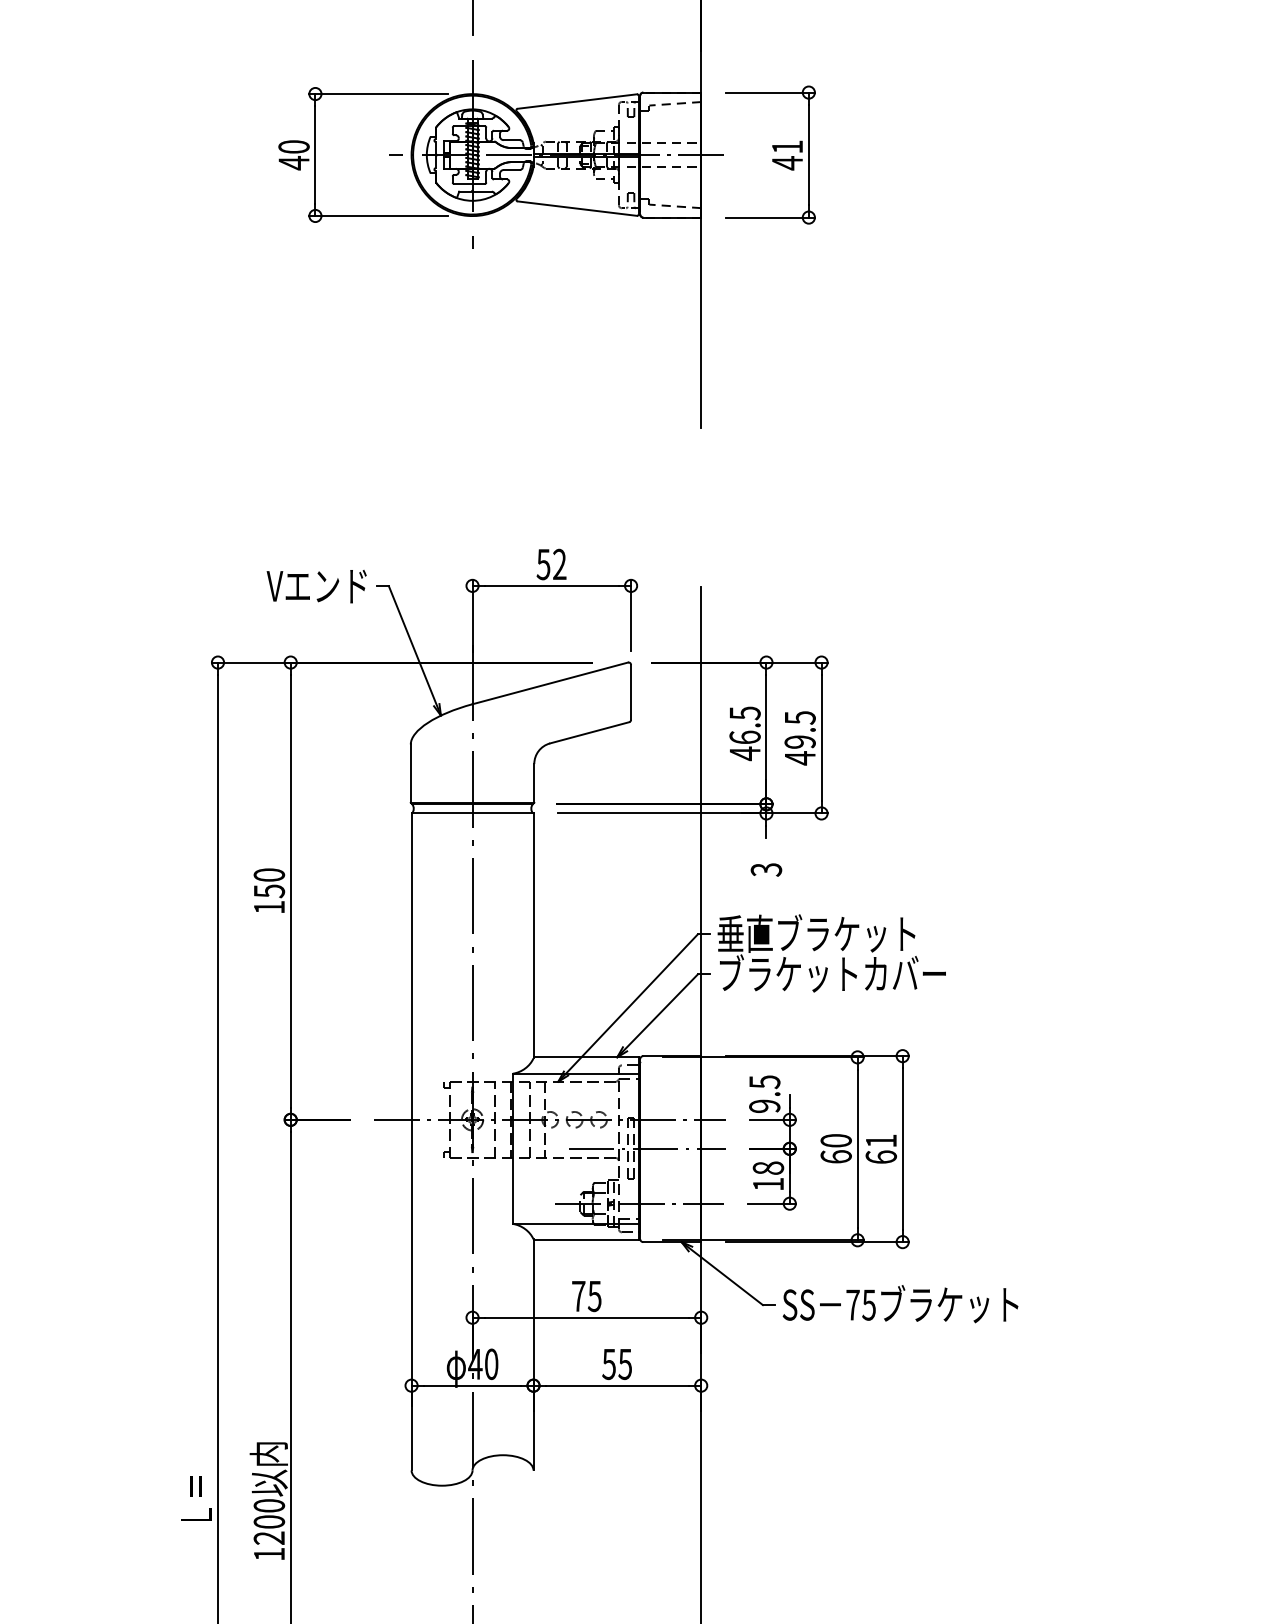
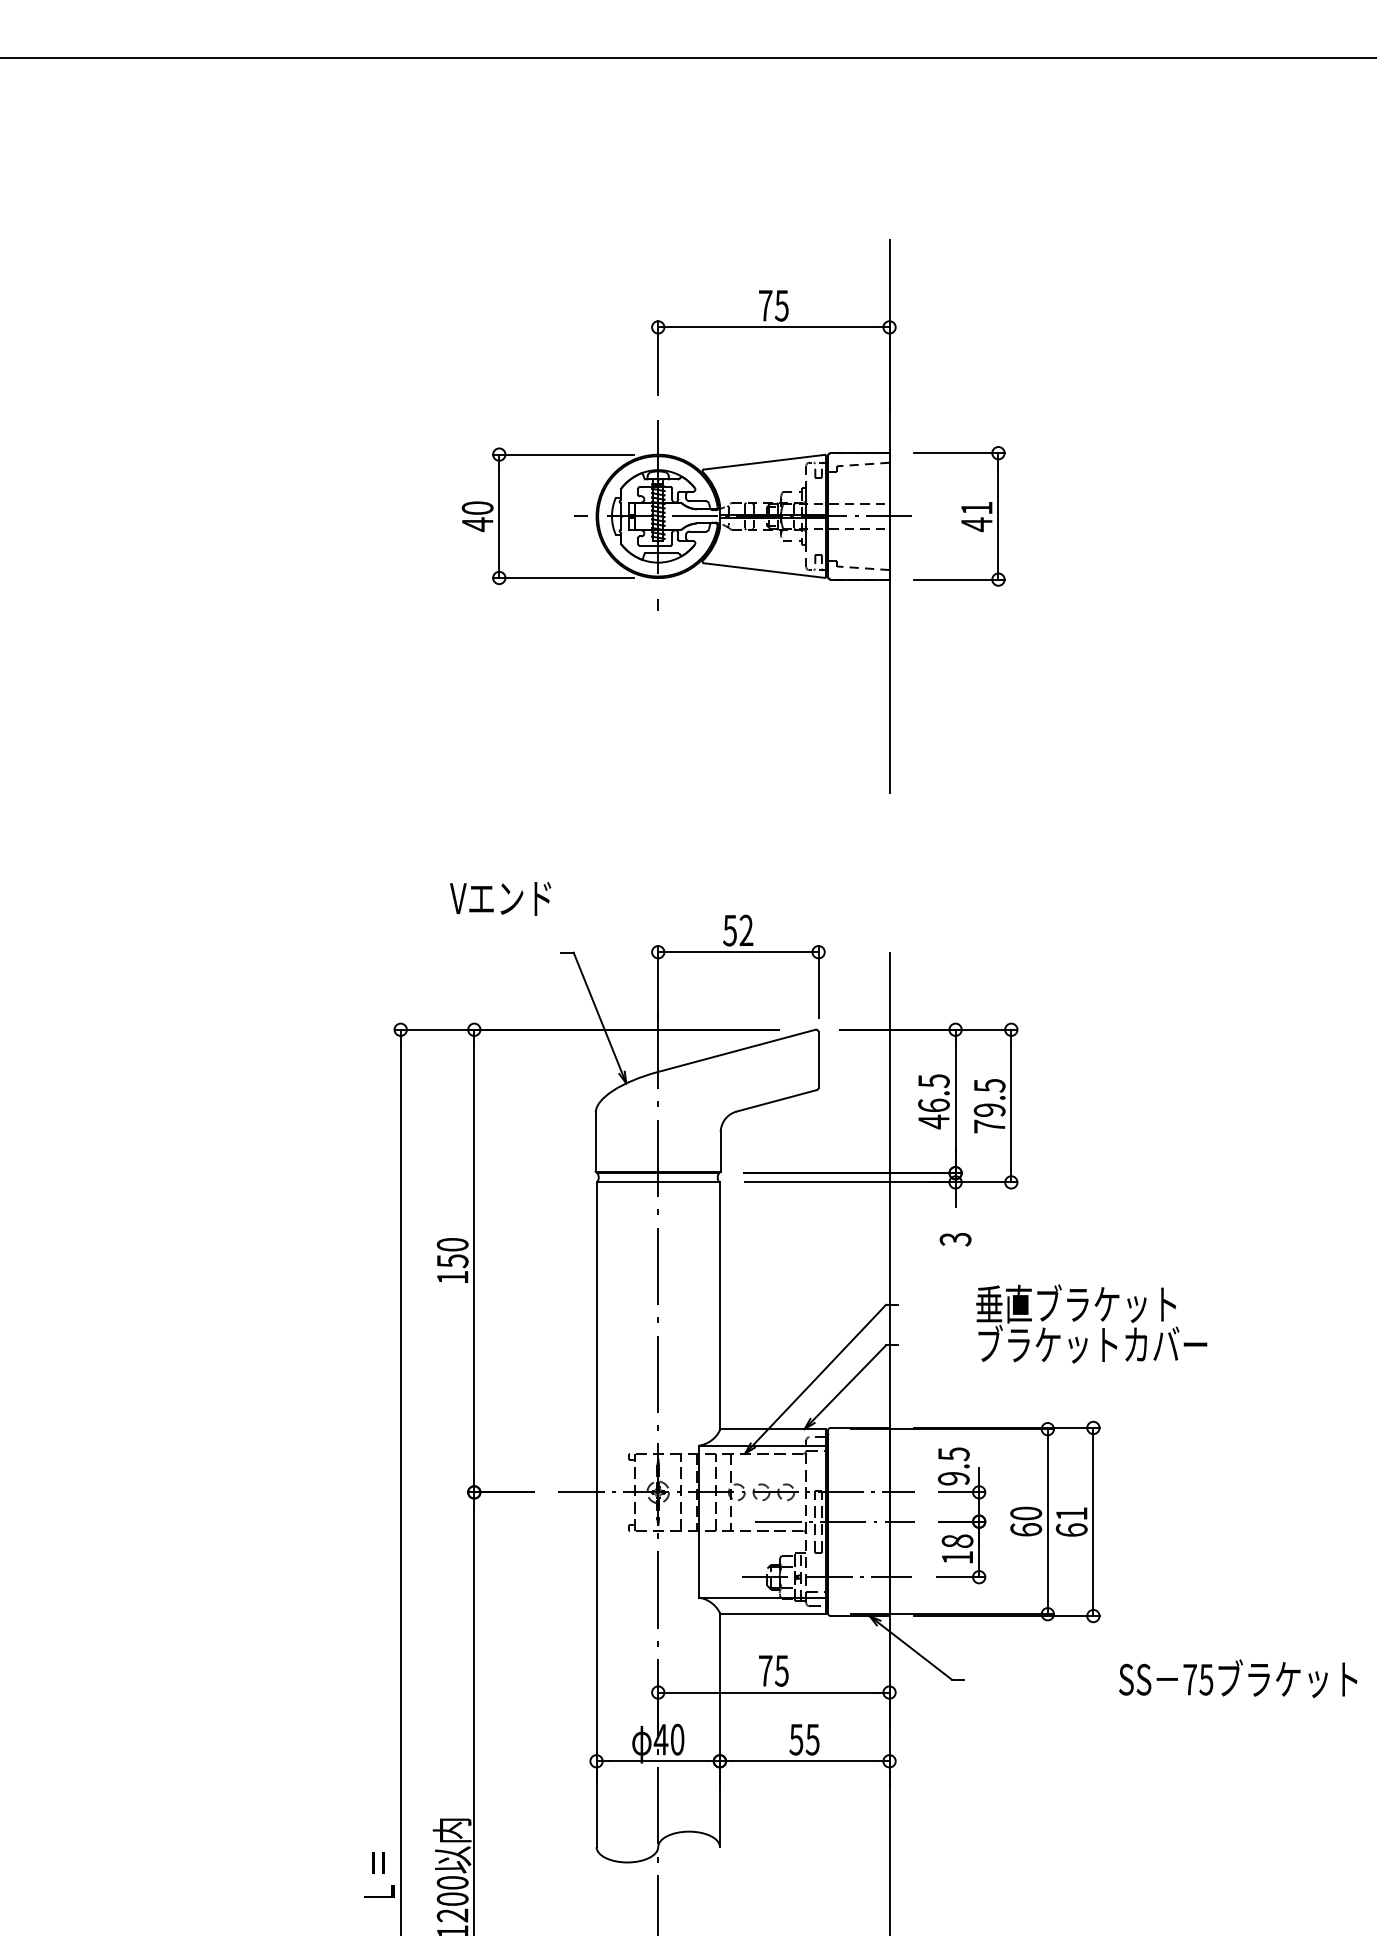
text: (316, 586) -> (500, 898), moved
text: (799, 758) -> (989, 1126), 49.5 -> 79.5
text: (831, 952) -> (1091, 1323), moved
text: (900, 1303) -> (1238, 1678), moved

